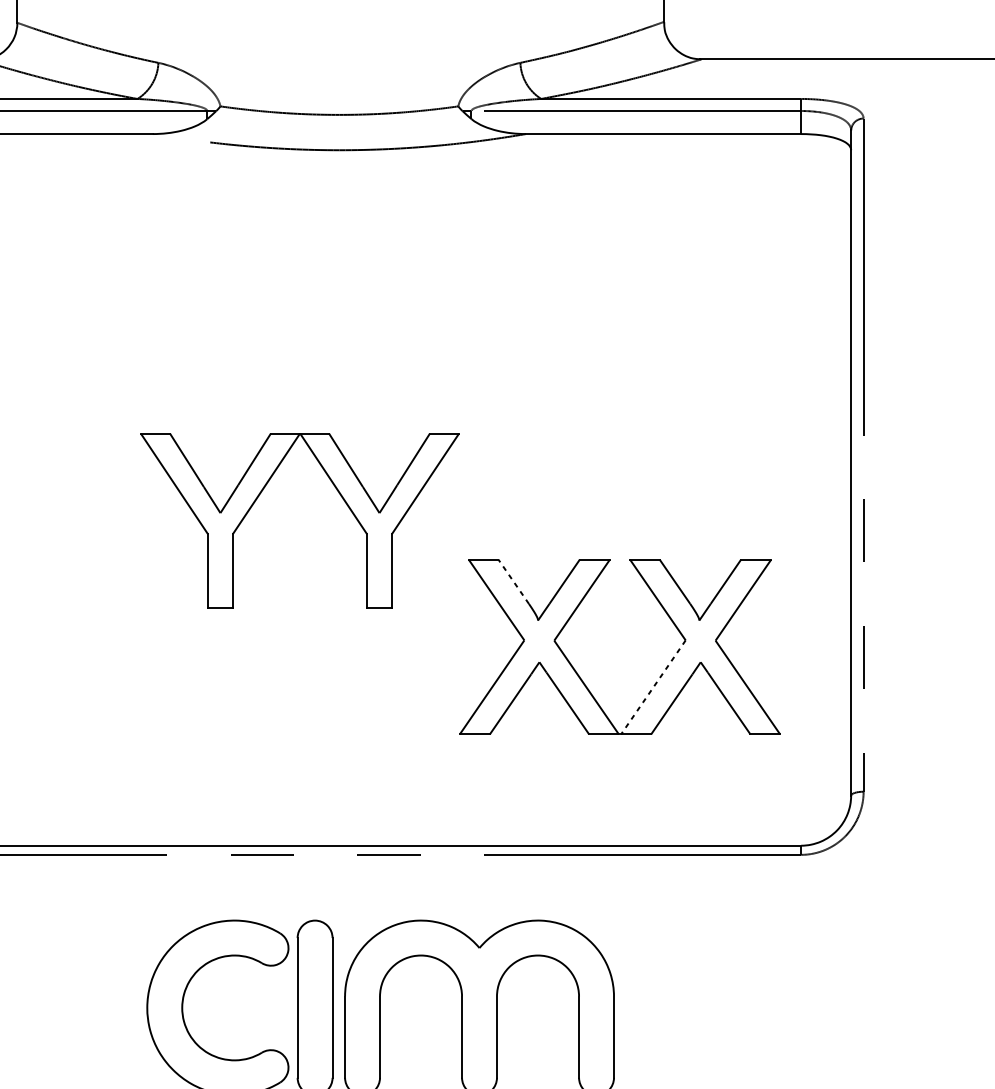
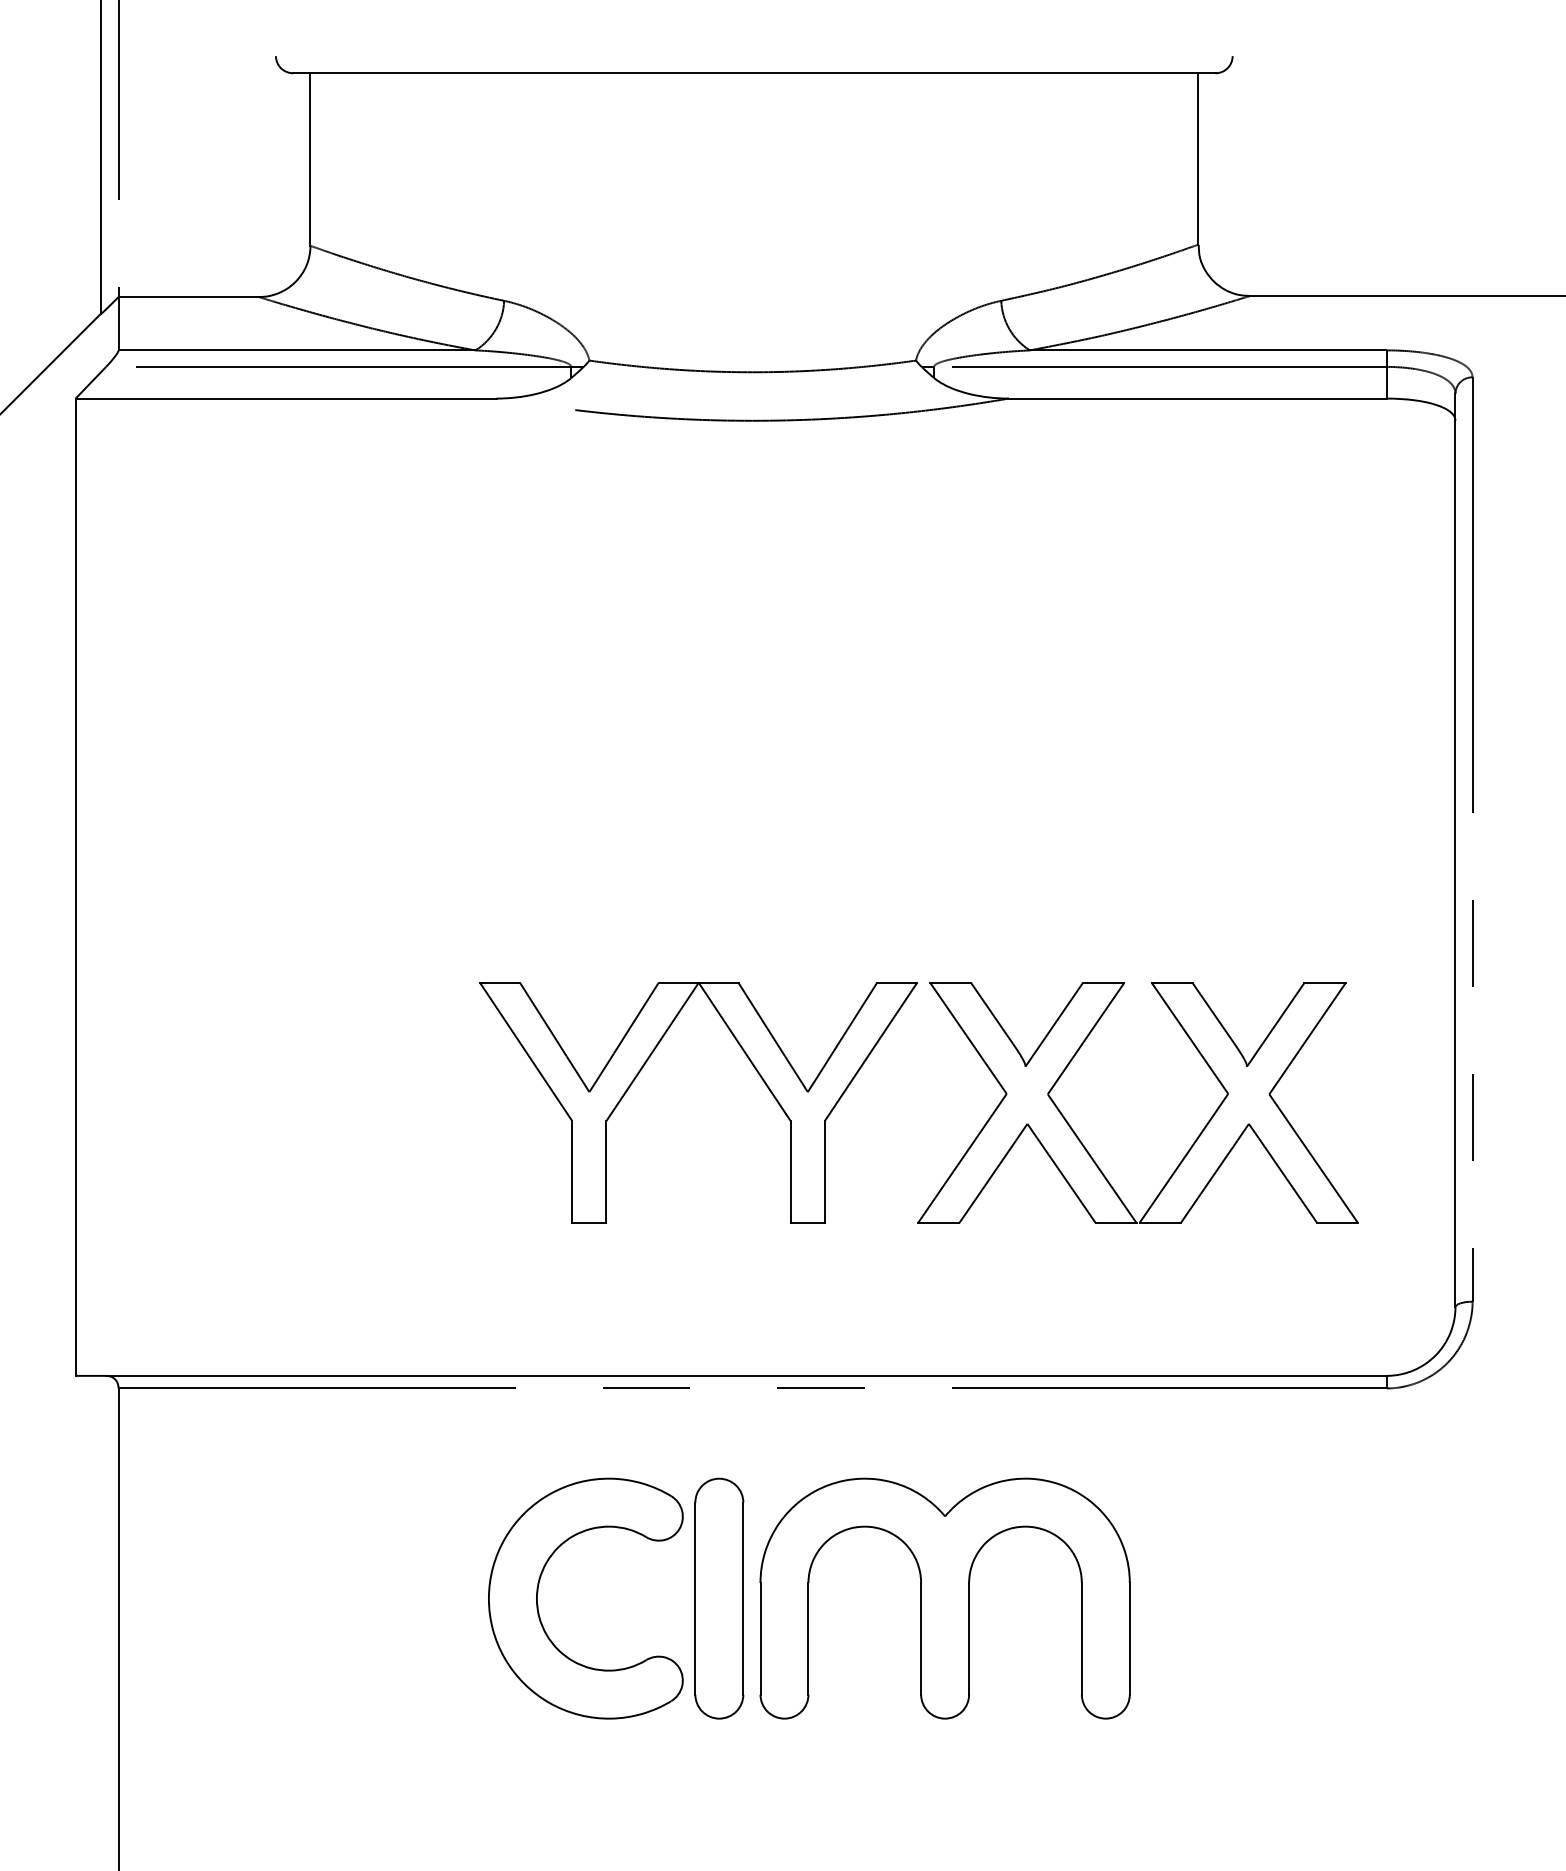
part: (260, 494) -> (644, 1066), moved
line: (513, 581) -> (991, 1013), dashed -> solid
line: (653, 687) -> (1184, 1158), dashed -> solid

